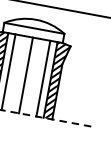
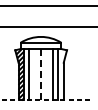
line: (26, 75) -> (41, 74), solid -> dashed
hatch: (55, 80) -> (61, 74), removed

